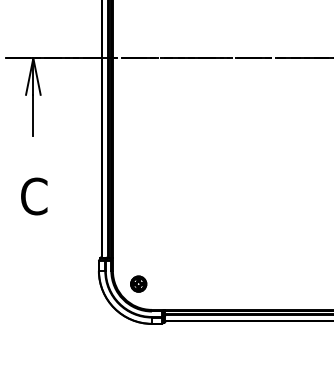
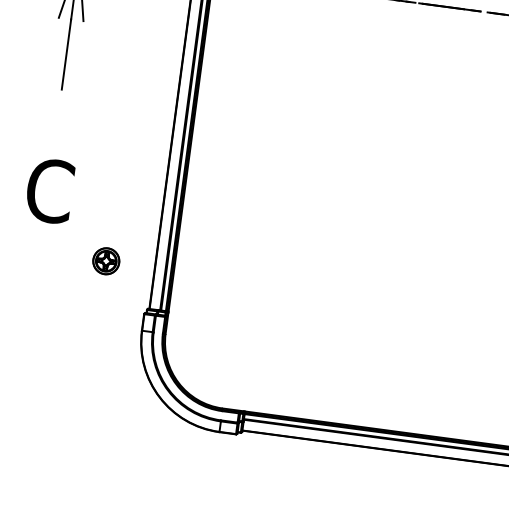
part: (138, 283) -> (106, 260), moved

